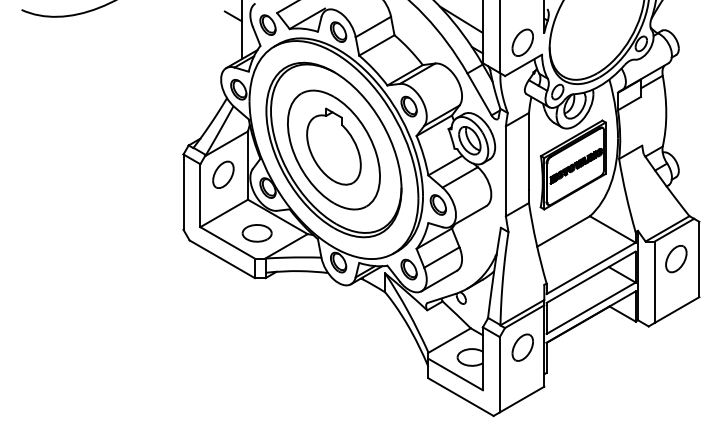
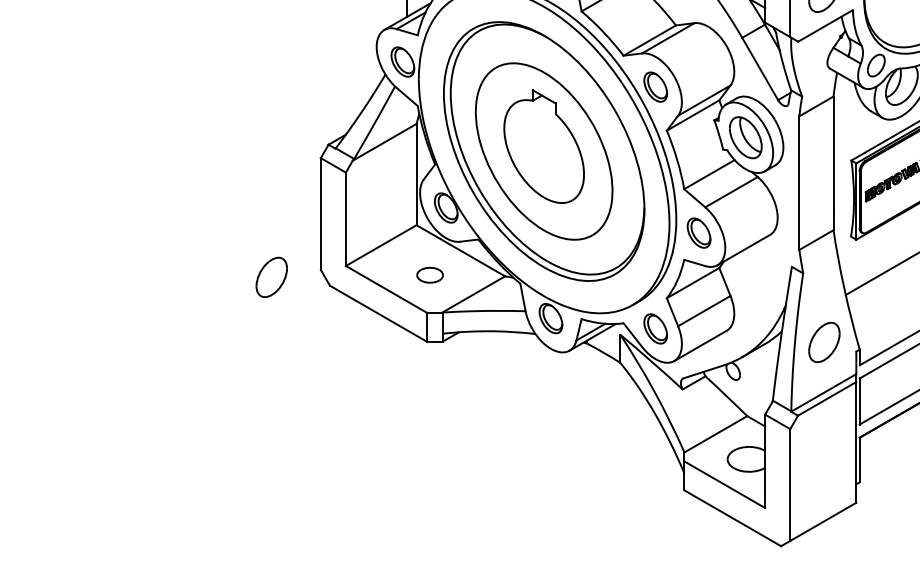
part: (223, 174) -> (271, 276), moved
part: (256, 233) -> (429, 275), size x0.6
part: (522, 347) -> (823, 342), moved

